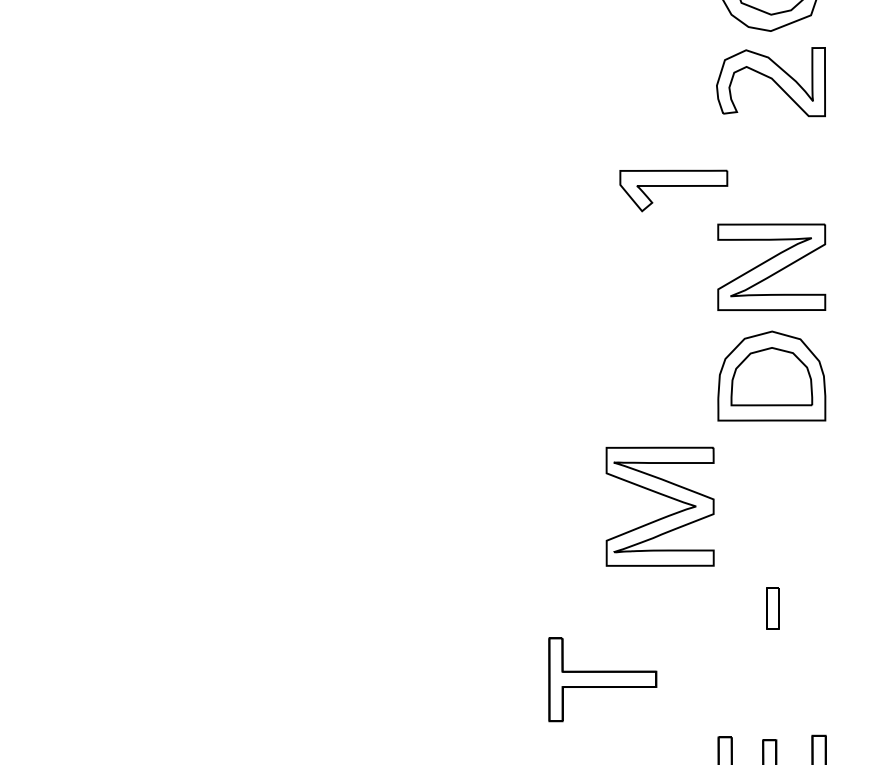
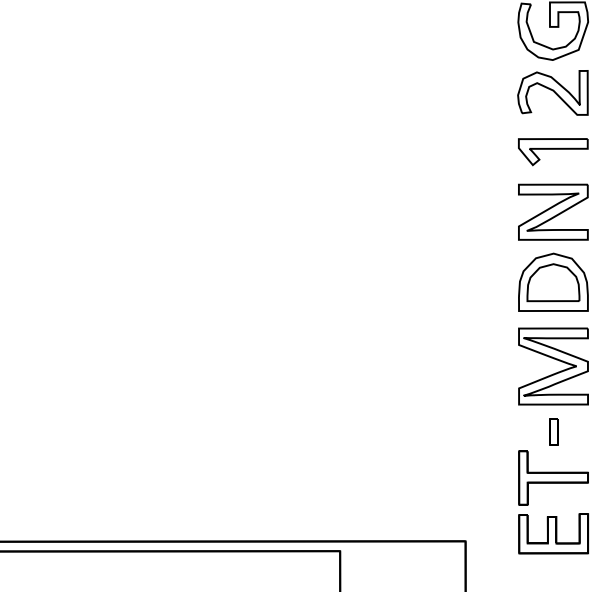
part: (674, 191) -> (553, 152), moved
part: (663, 516) -> (555, 372), moved
part: (602, 679) -> (553, 477), moved

